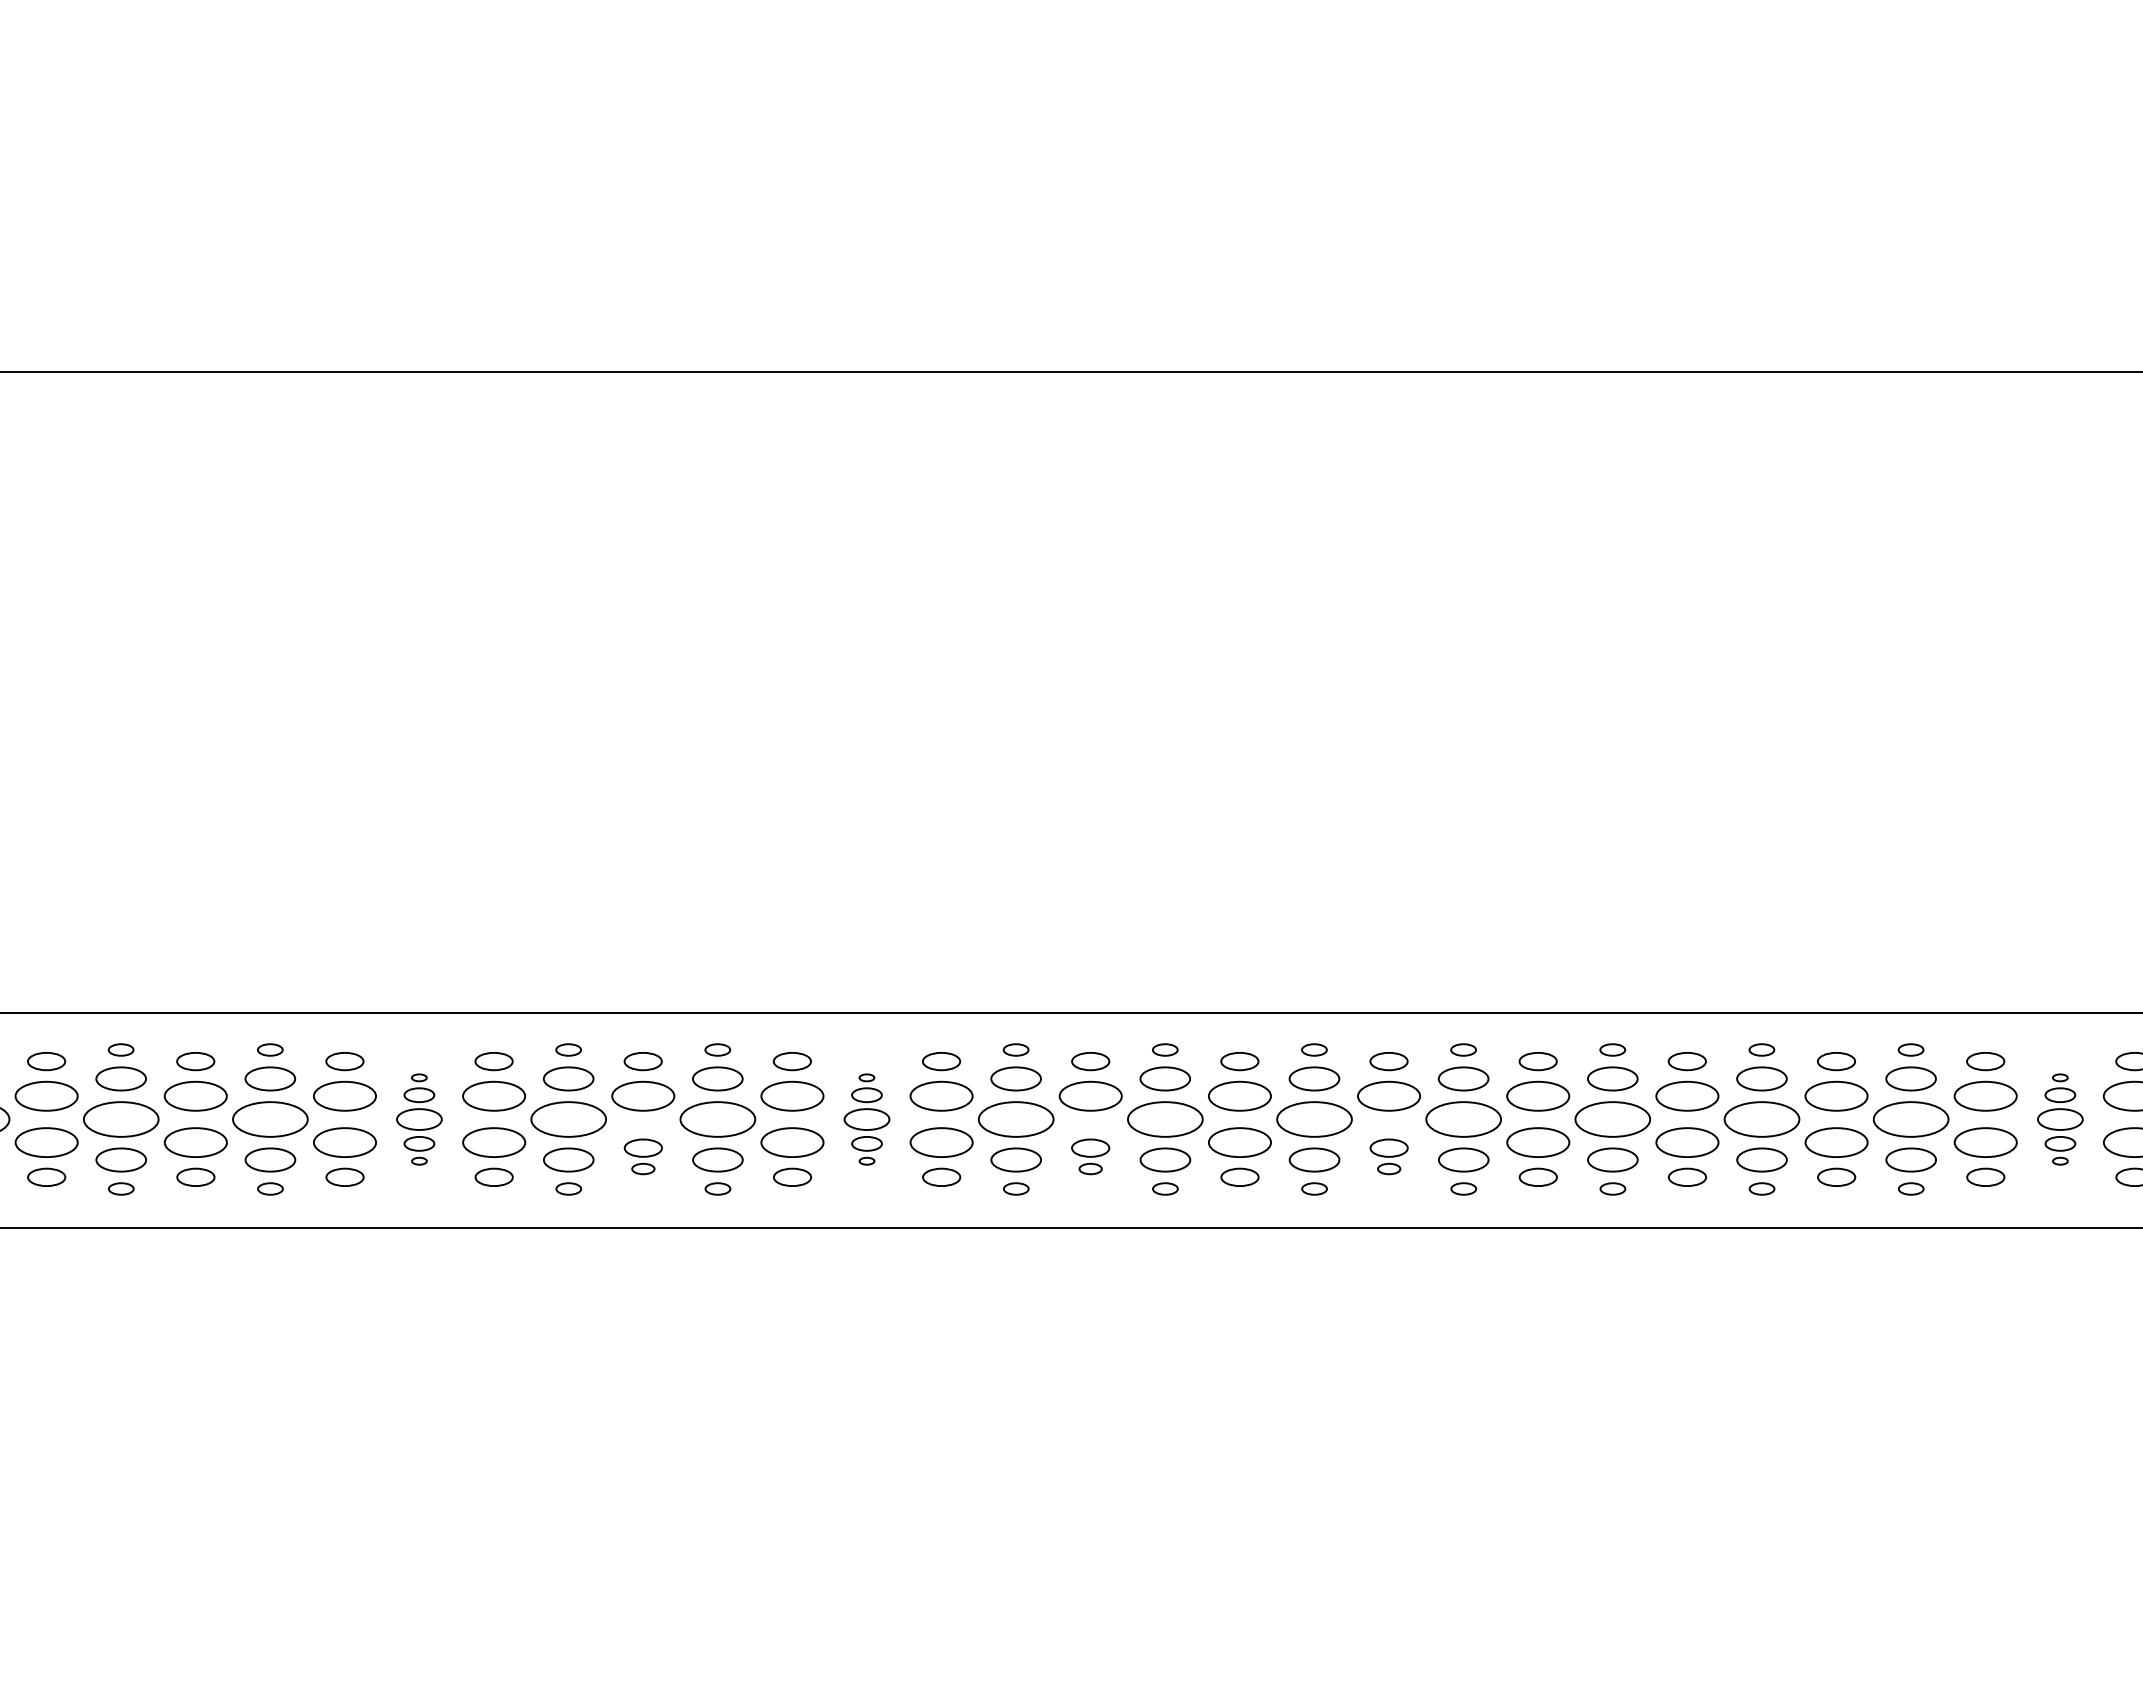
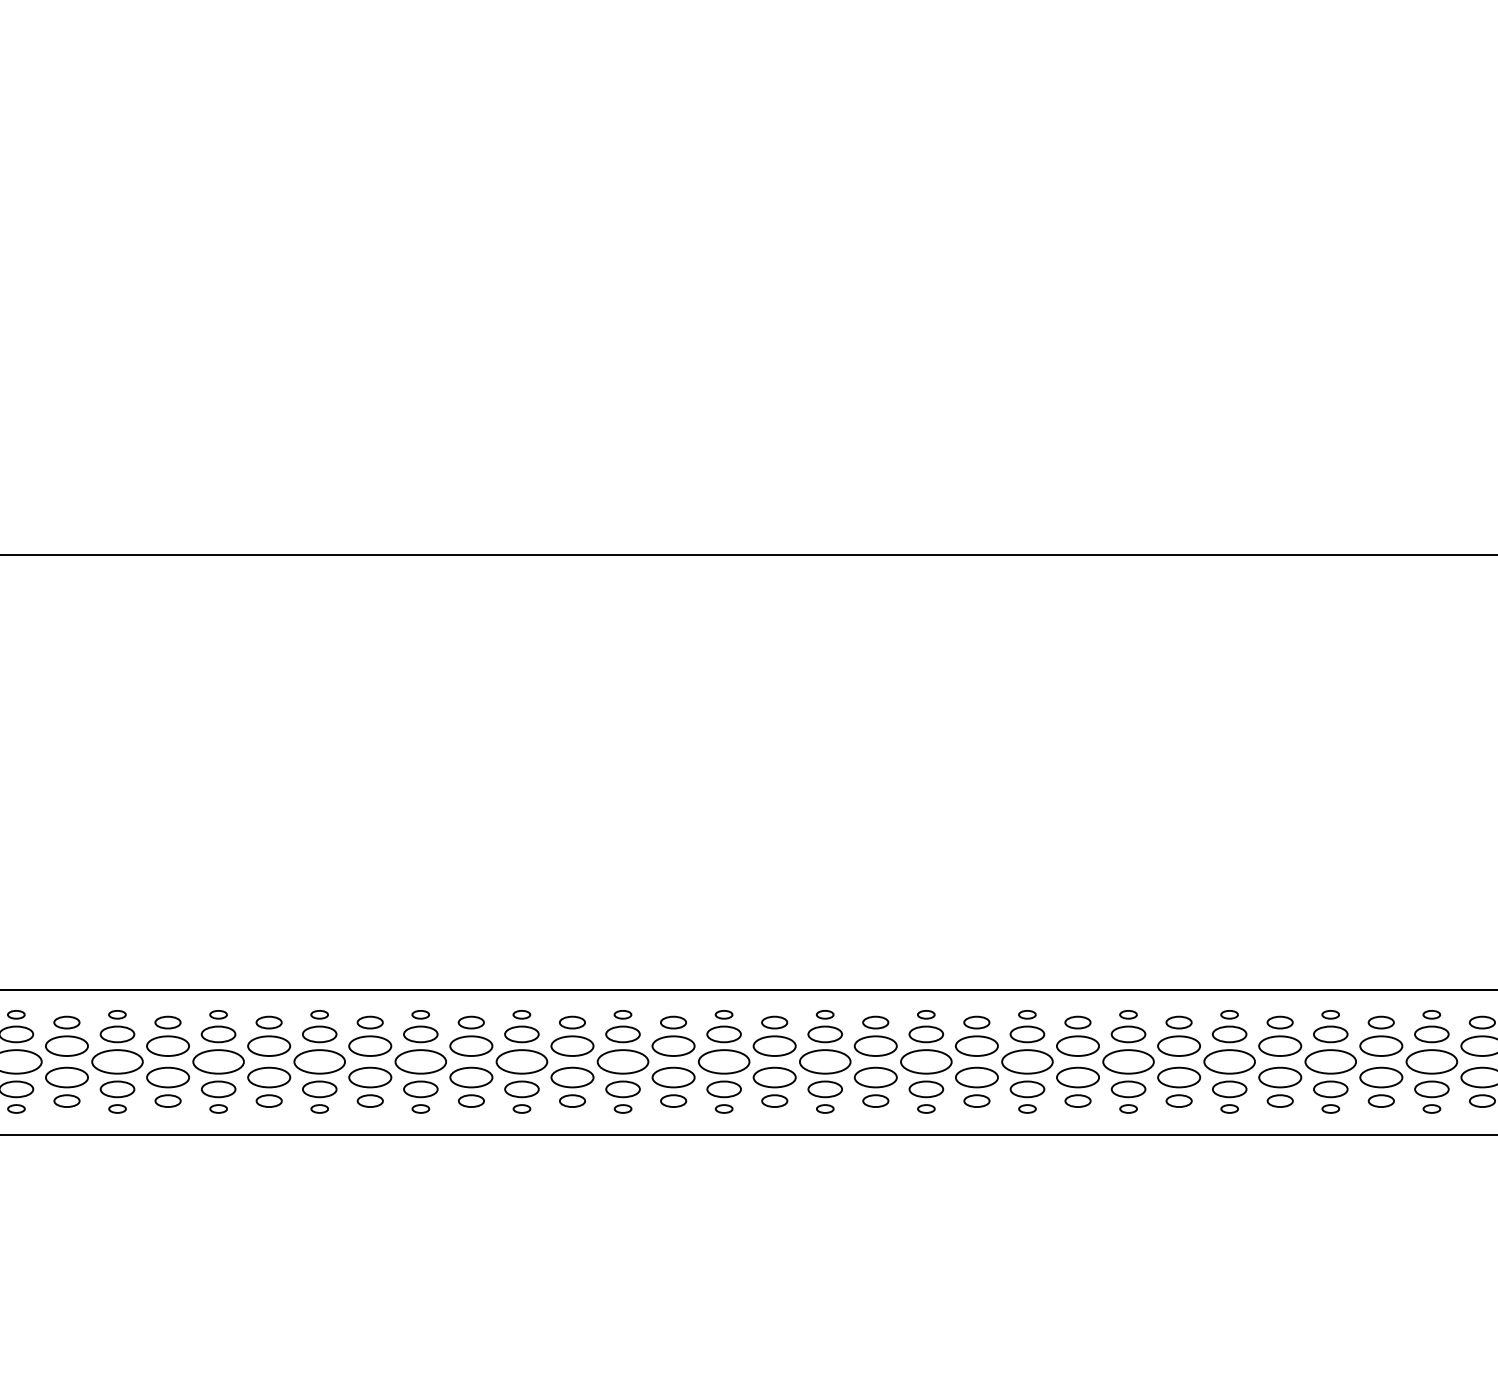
part: (419, 1118) -> (319, 1061), size x1.67
part: (866, 1118) -> (622, 1061), size x1.67
part: (2059, 1118) -> (1431, 1061), size x1.67
part: (643, 1155) -> (471, 1086), size x1.67
part: (1090, 1155) -> (774, 1086), size x1.67
part: (1388, 1155) -> (976, 1086), size x1.67

